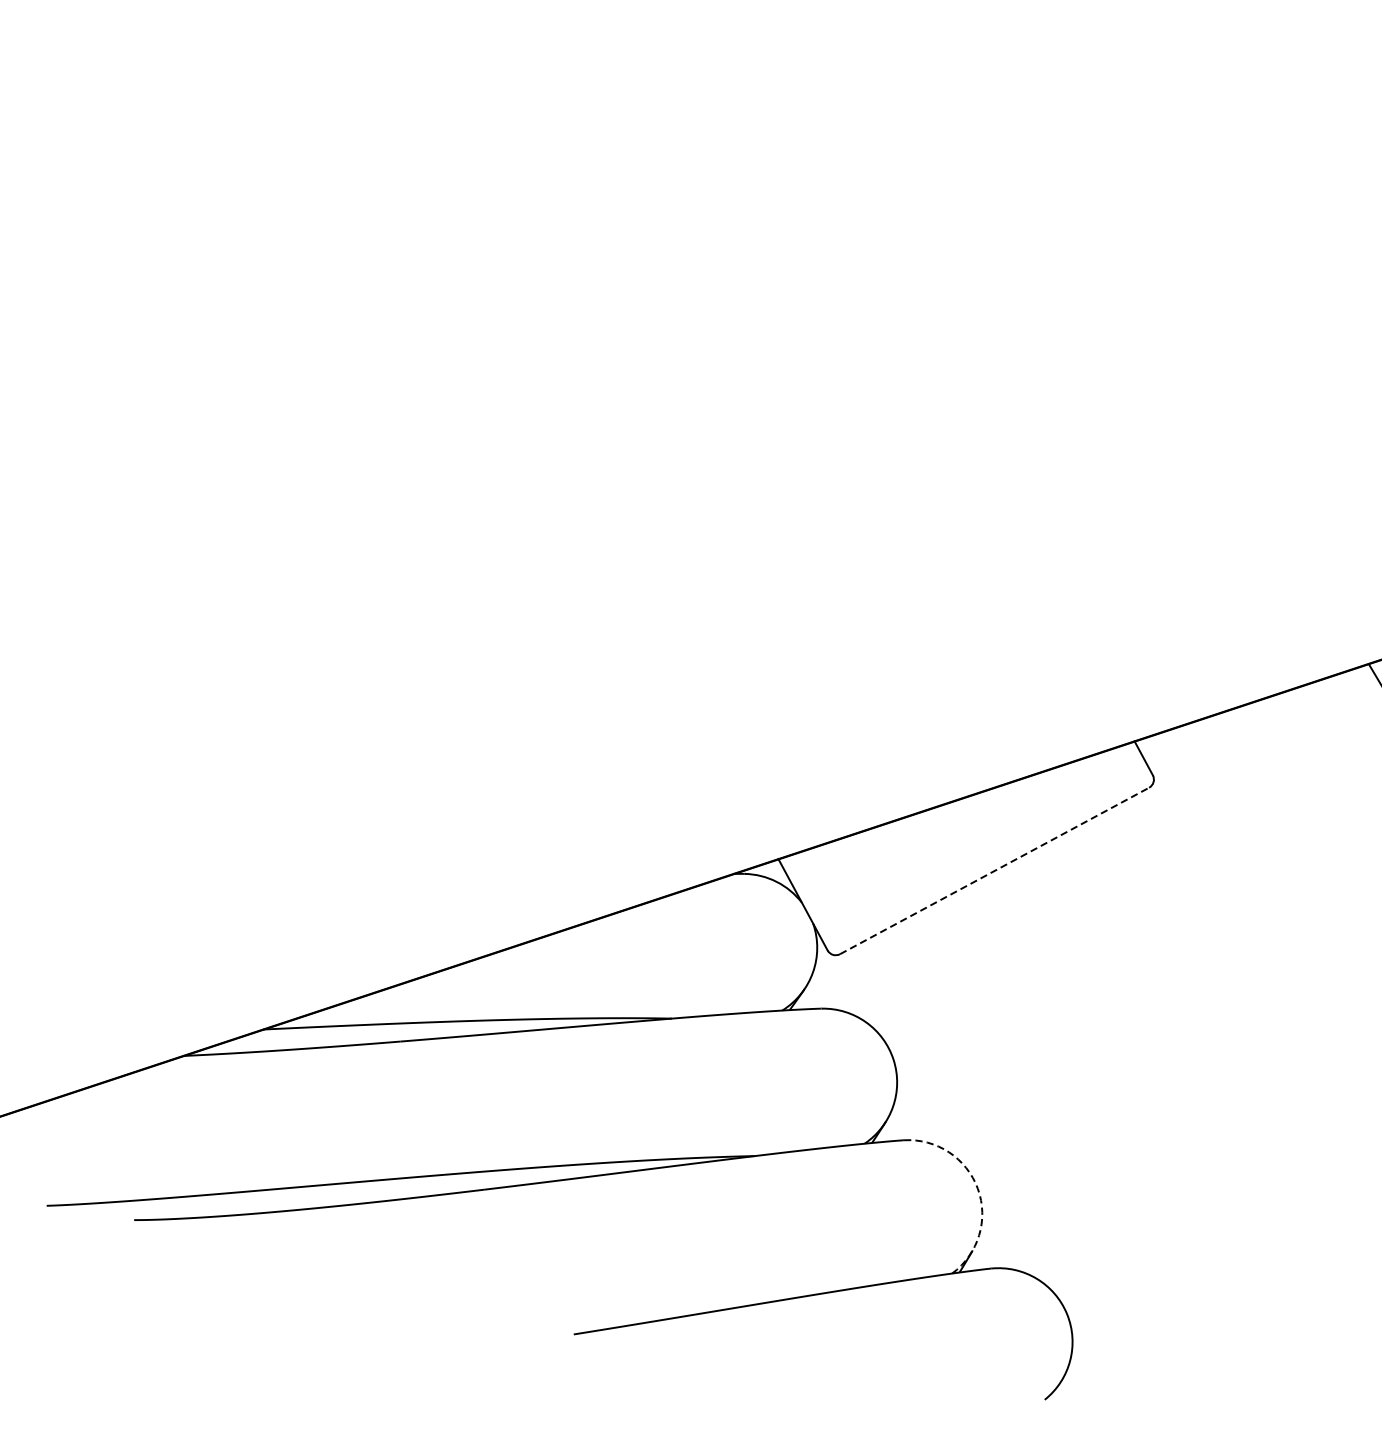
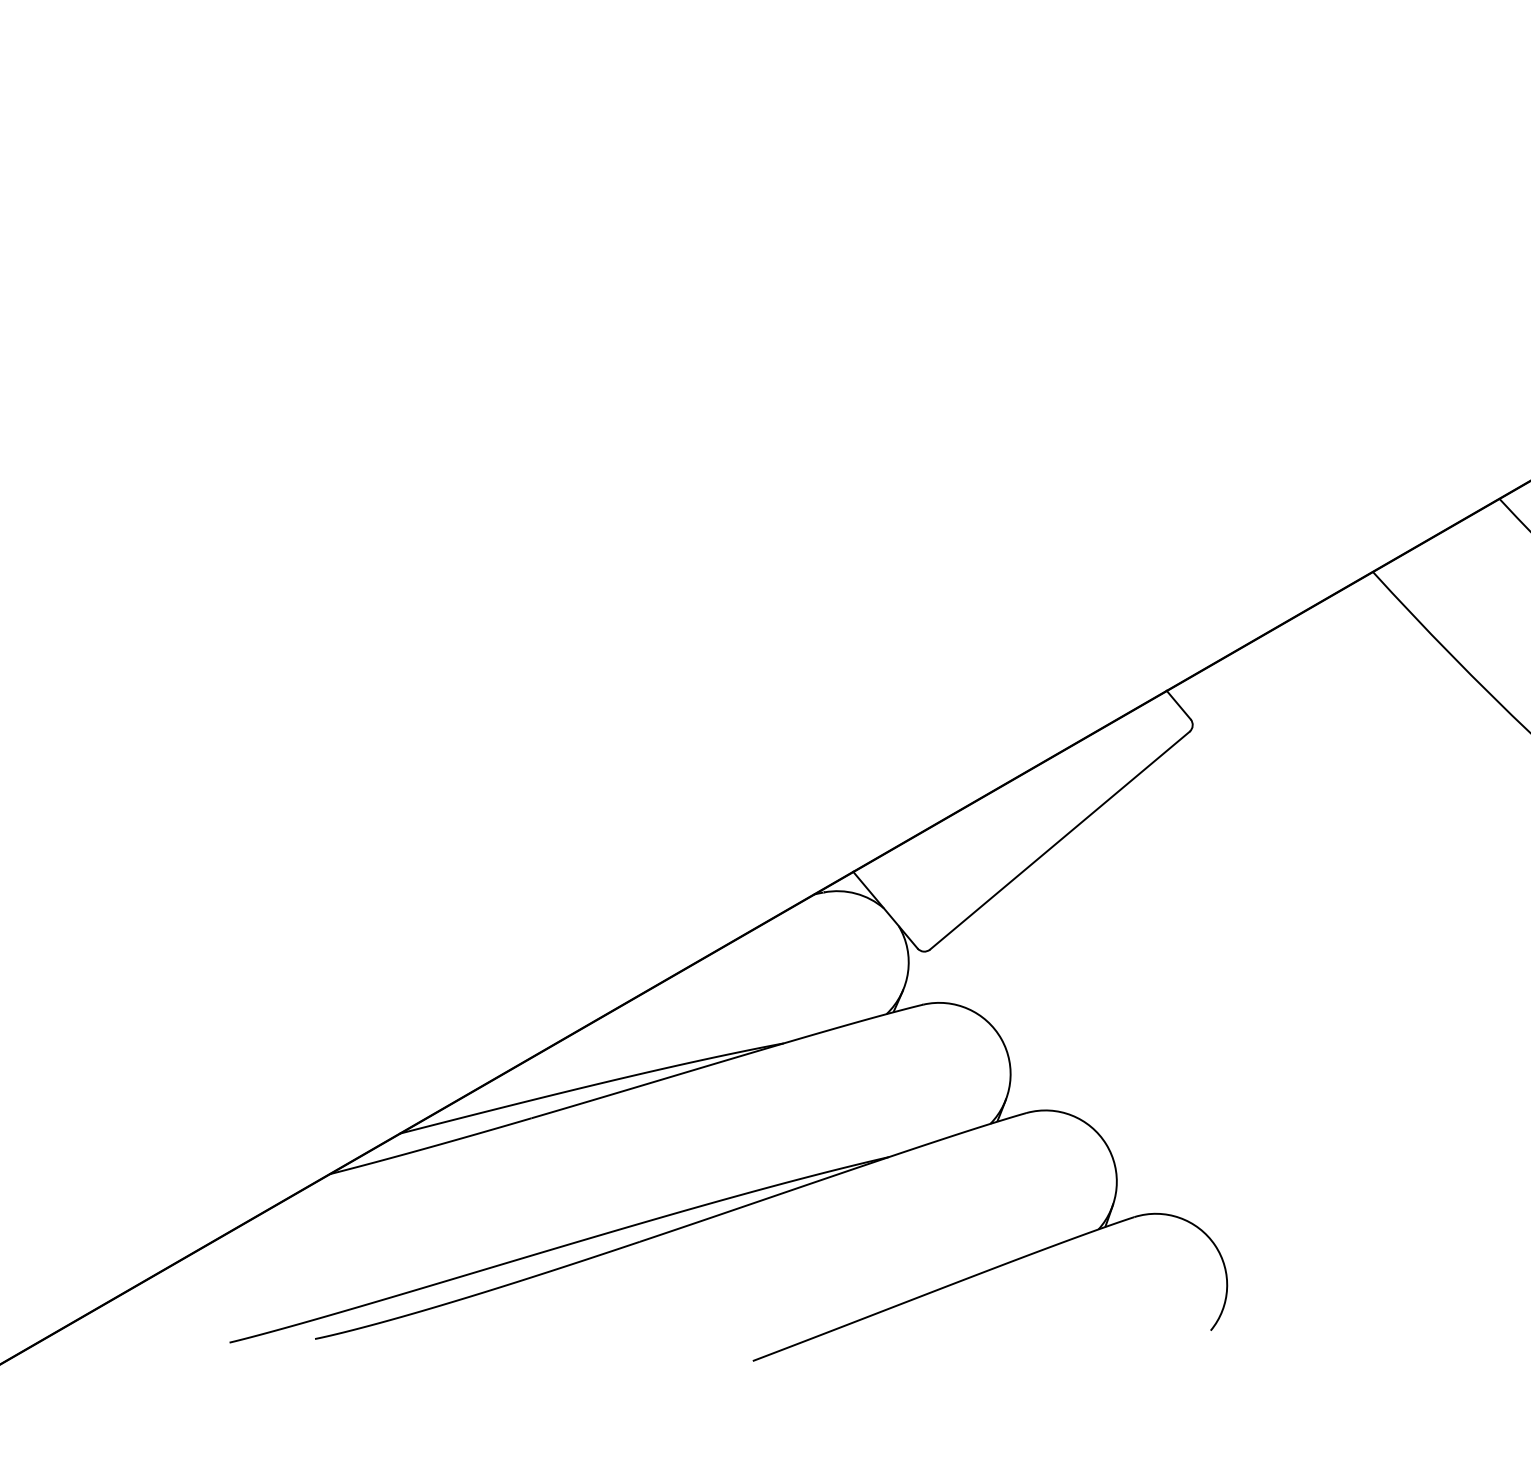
line: (995, 870) -> (1060, 840), dashed -> solid
arc: (978, 1189) -> (1106, 1144), dashed -> solid

